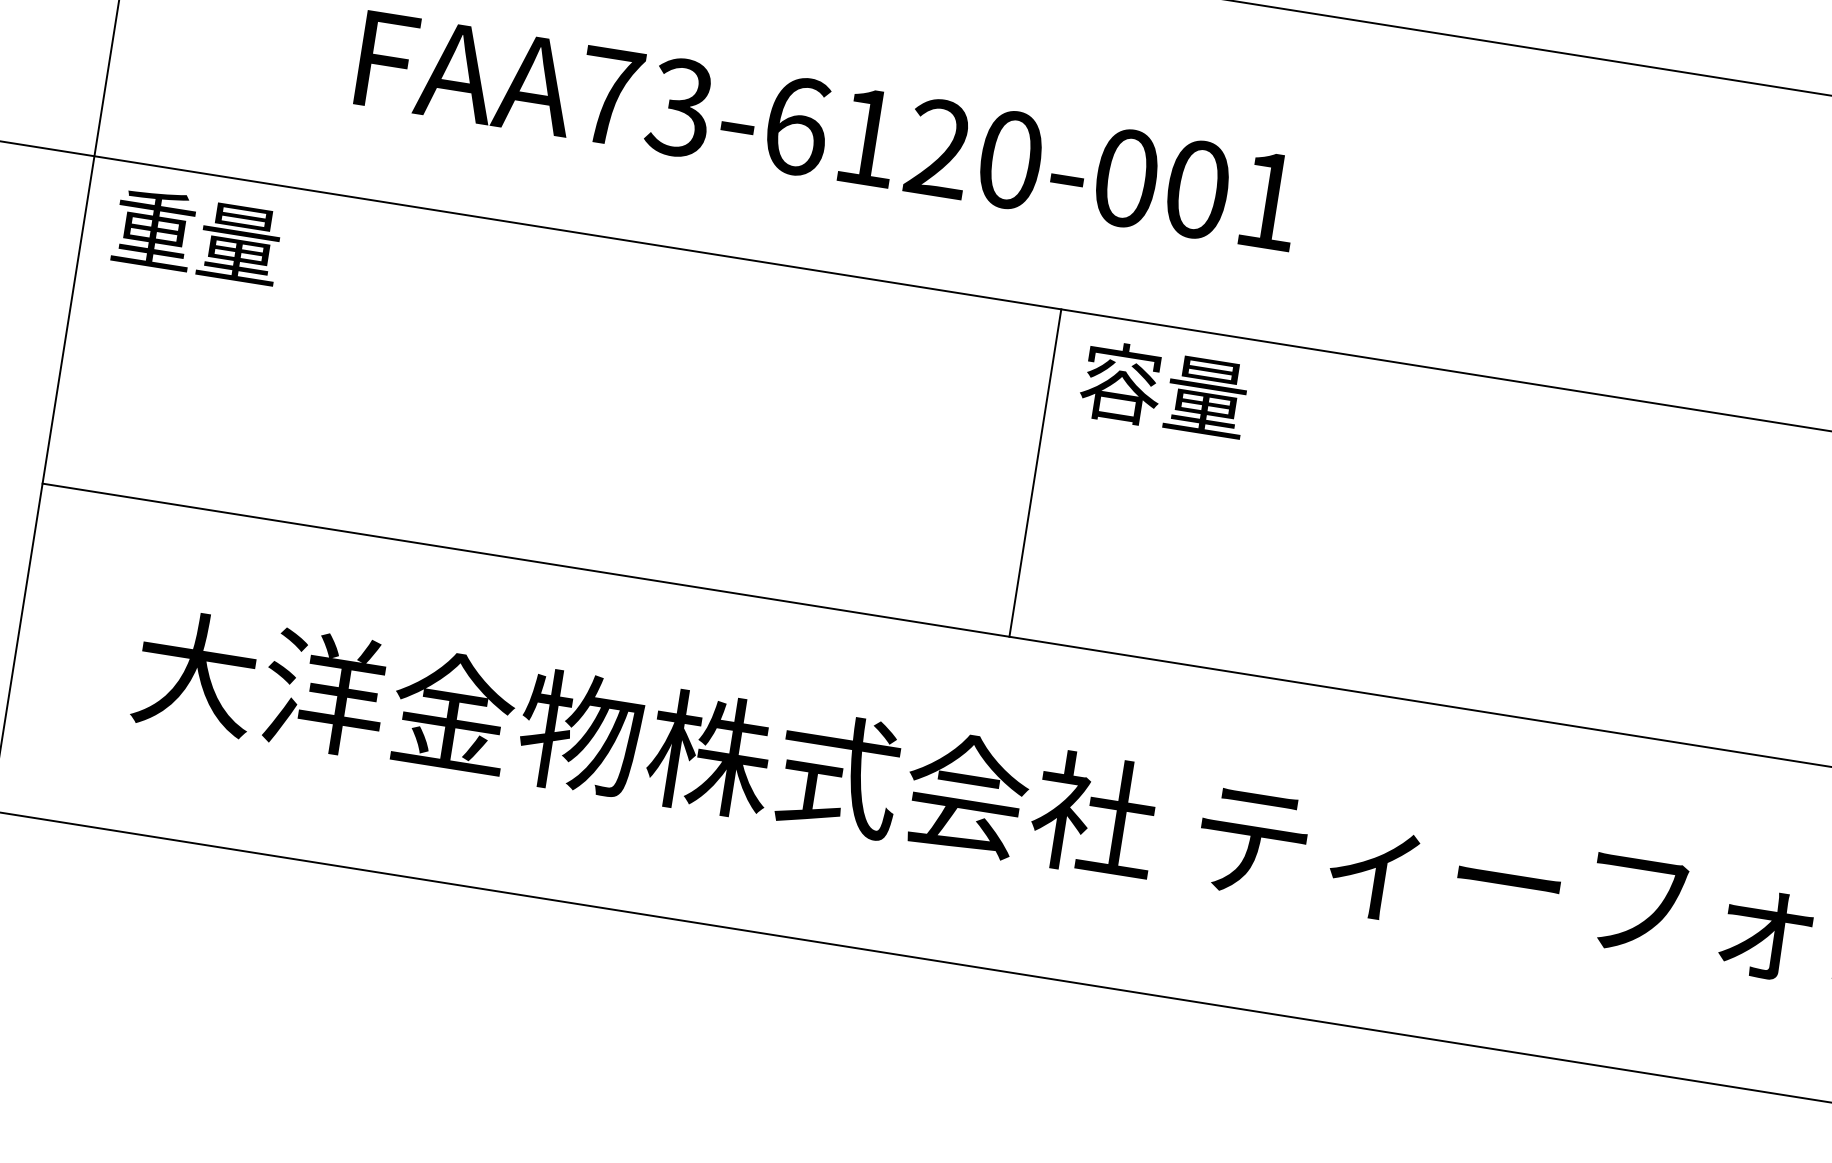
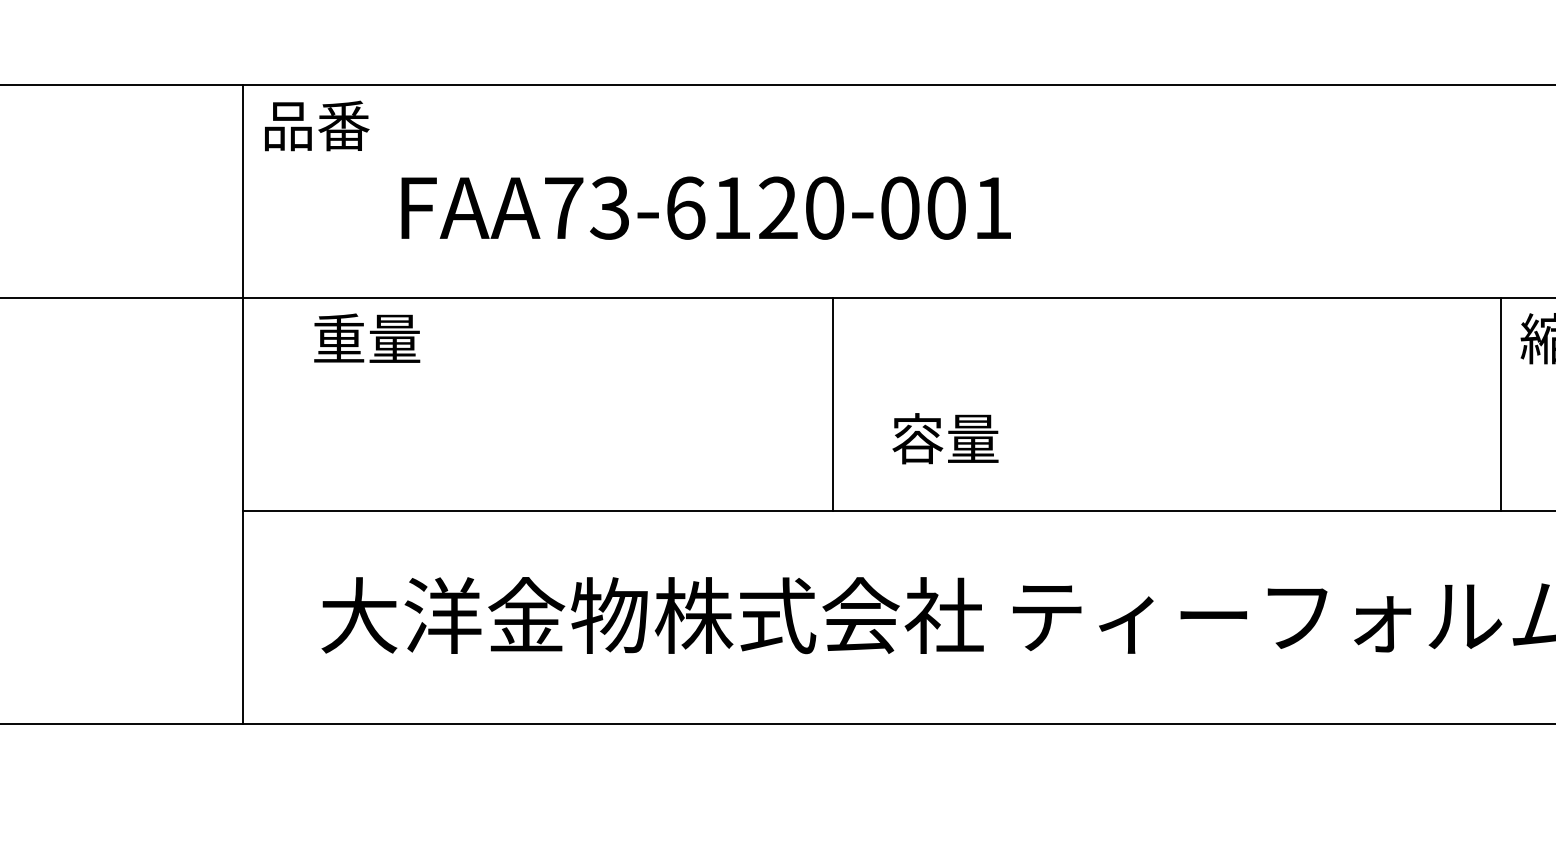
text: (198, 234) -> (367, 337), moved
text: (1164, 389) -> (945, 438), moved
line: (1035, 473) -> (833, 404), moved

